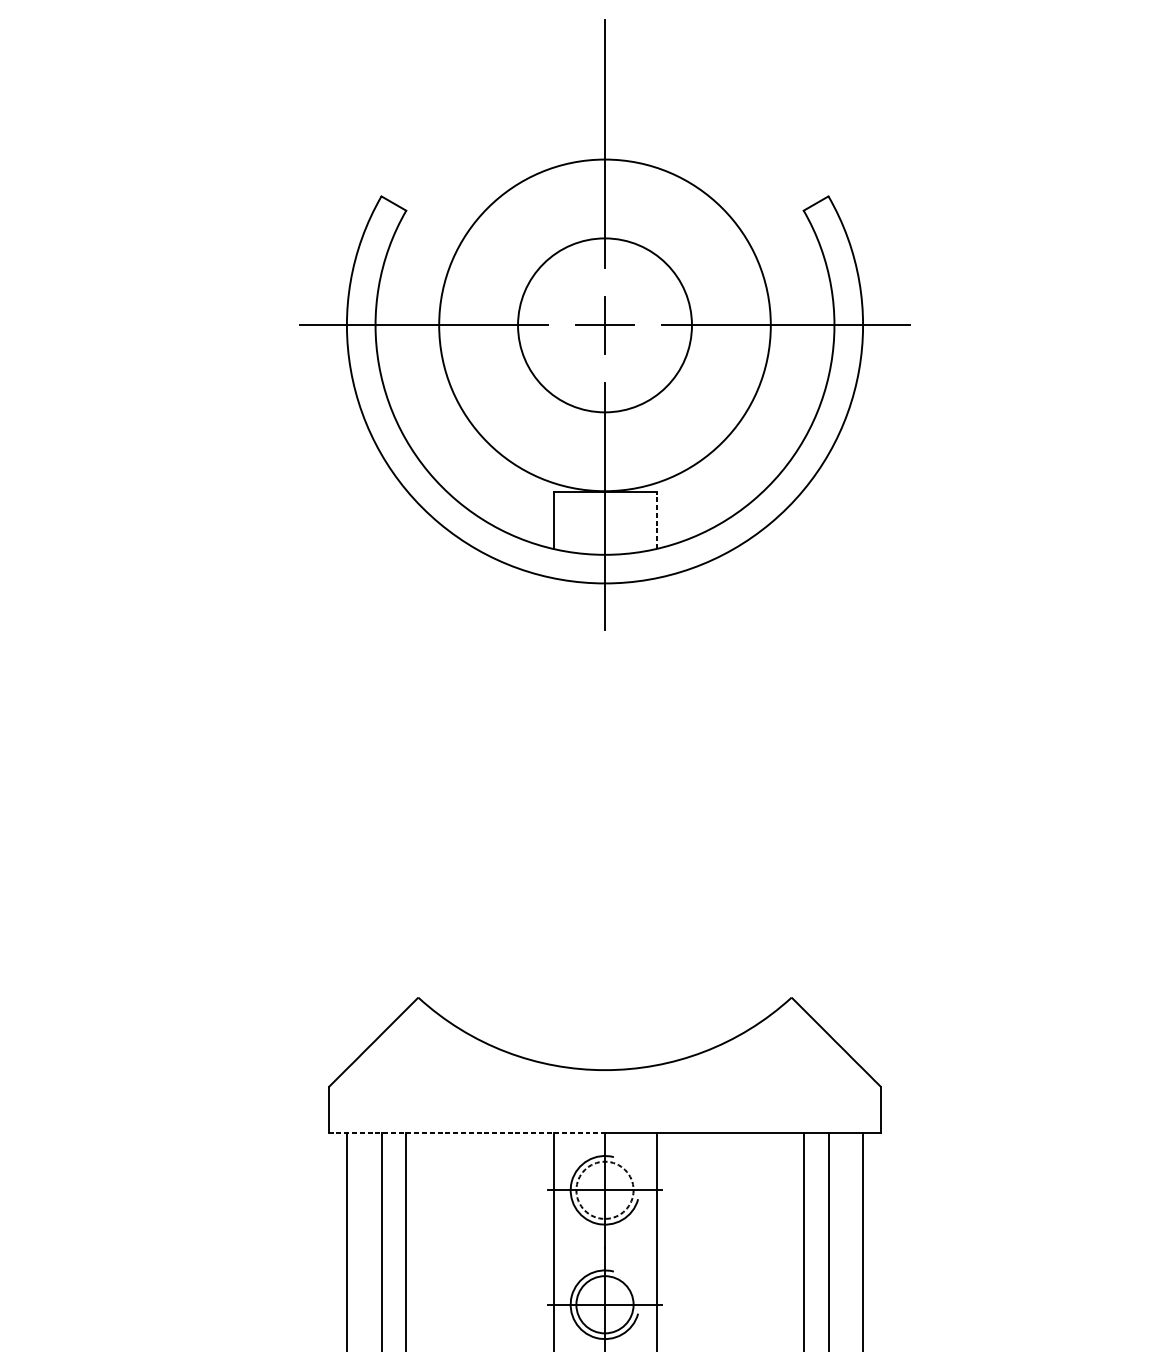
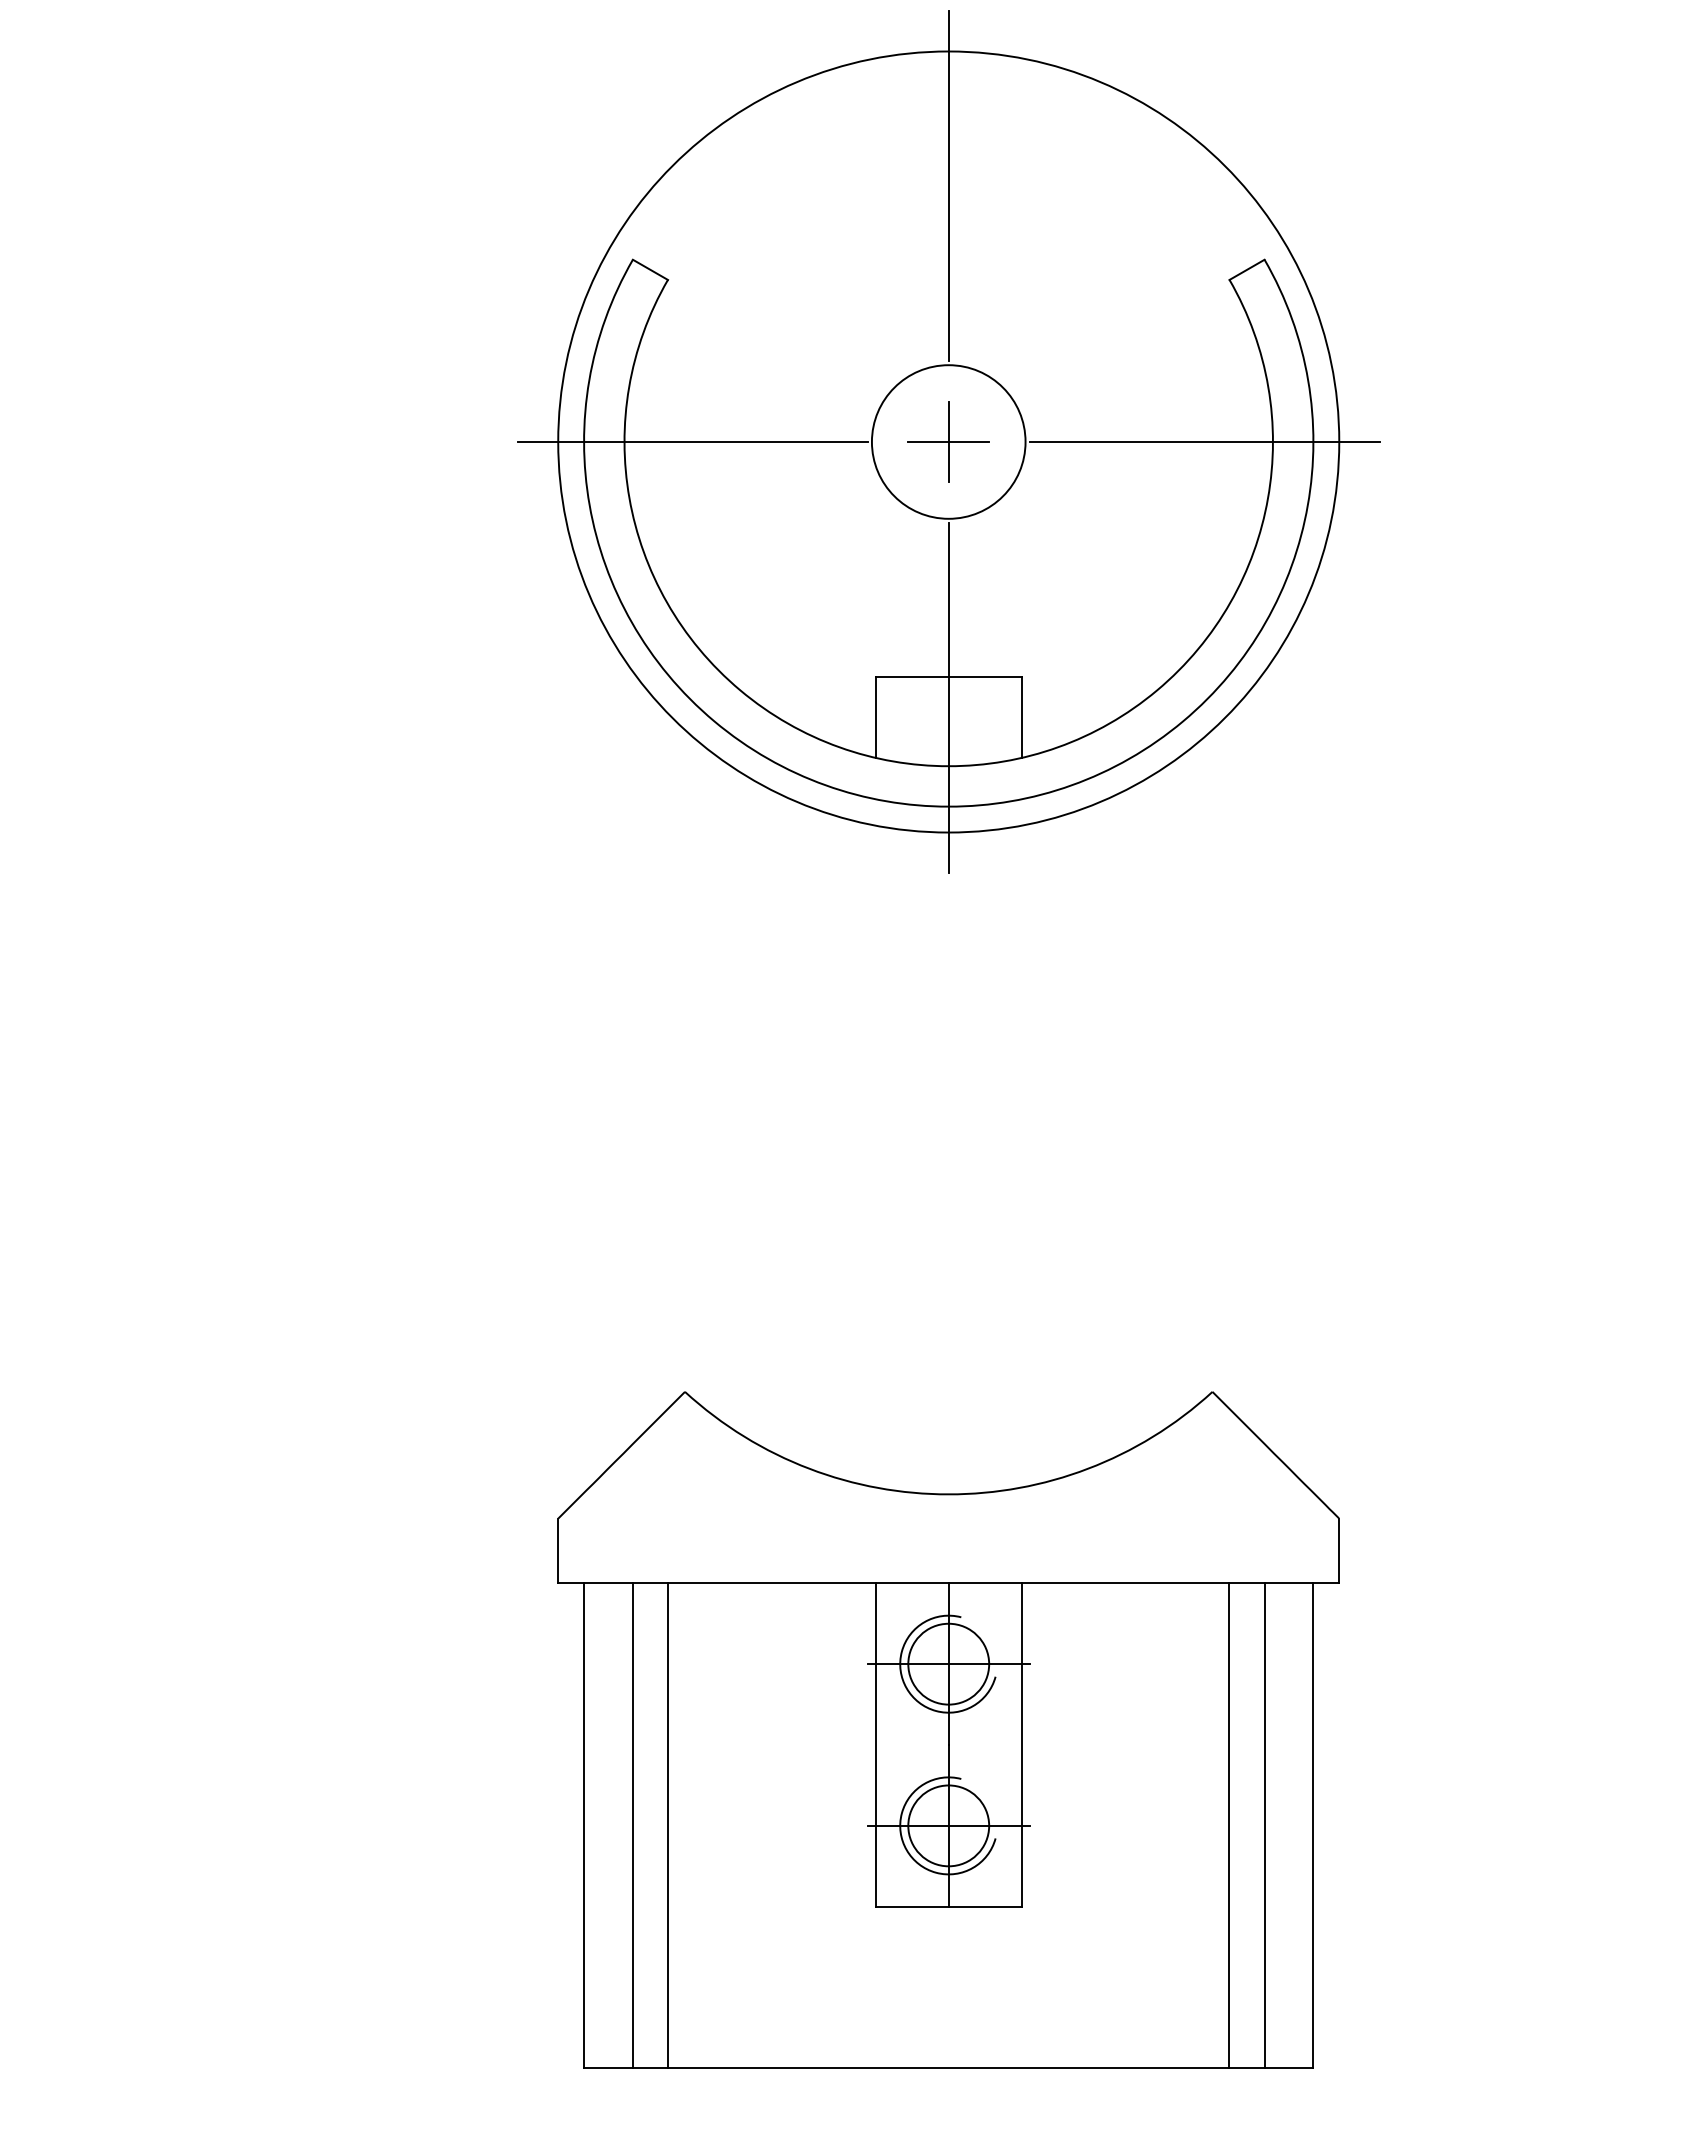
circle: (604, 325) -> (948, 441), size x0.62
circle: (604, 325) -> (948, 441), size x1.67
line: (656, 520) -> (1021, 717), dashed -> solid
line: (466, 1133) -> (753, 1583), dashed -> solid
circle: (604, 1189) -> (948, 1663), dashed -> solid

